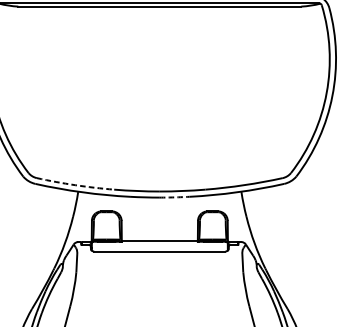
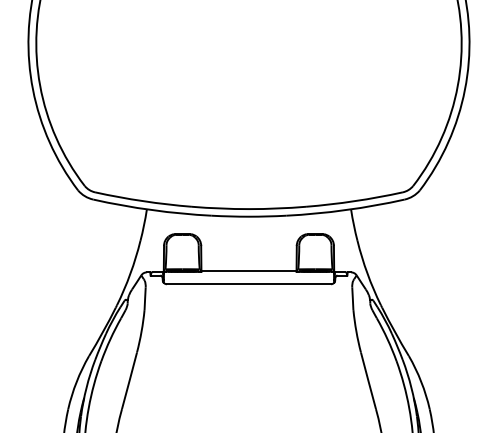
arc: (75, 185) -> (143, 201), dashed -> solid
arc: (174, 197) -> (267, 216), dashed -> solid

